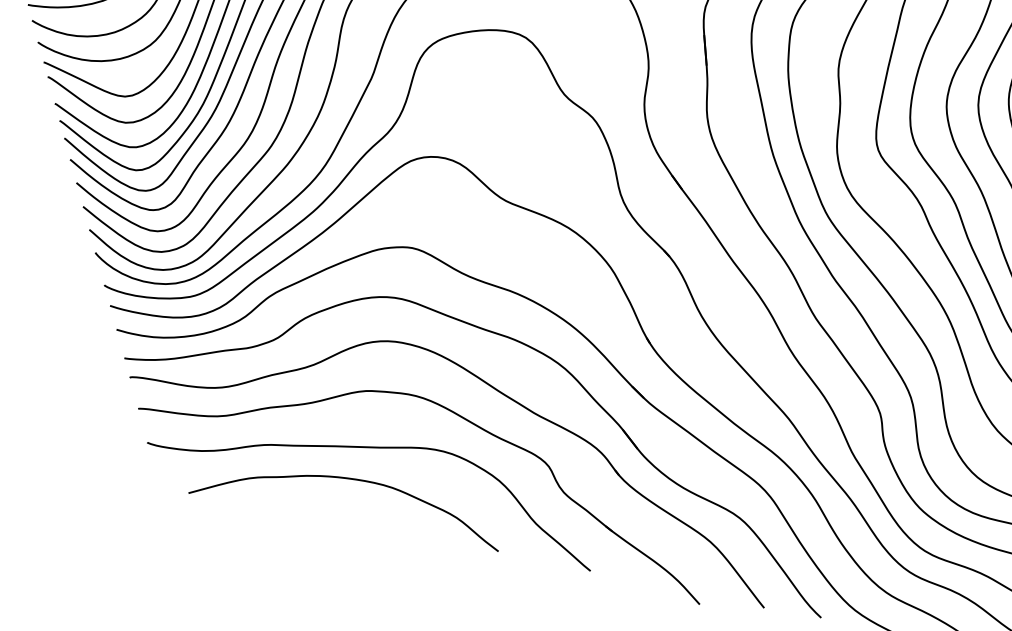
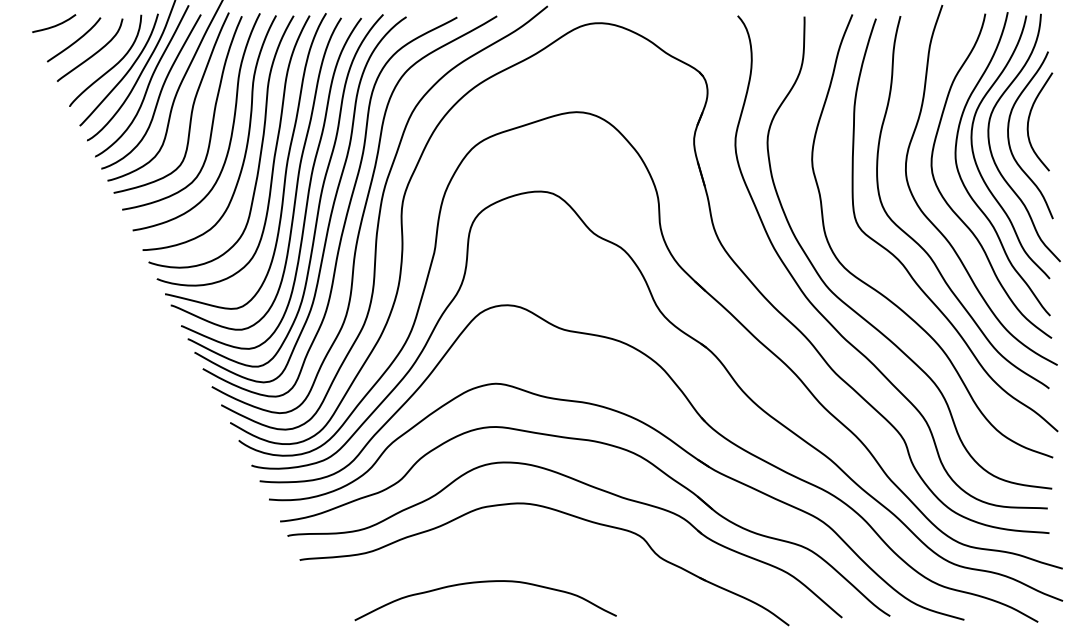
curve: (374, 448) -> (498, 553), removed

